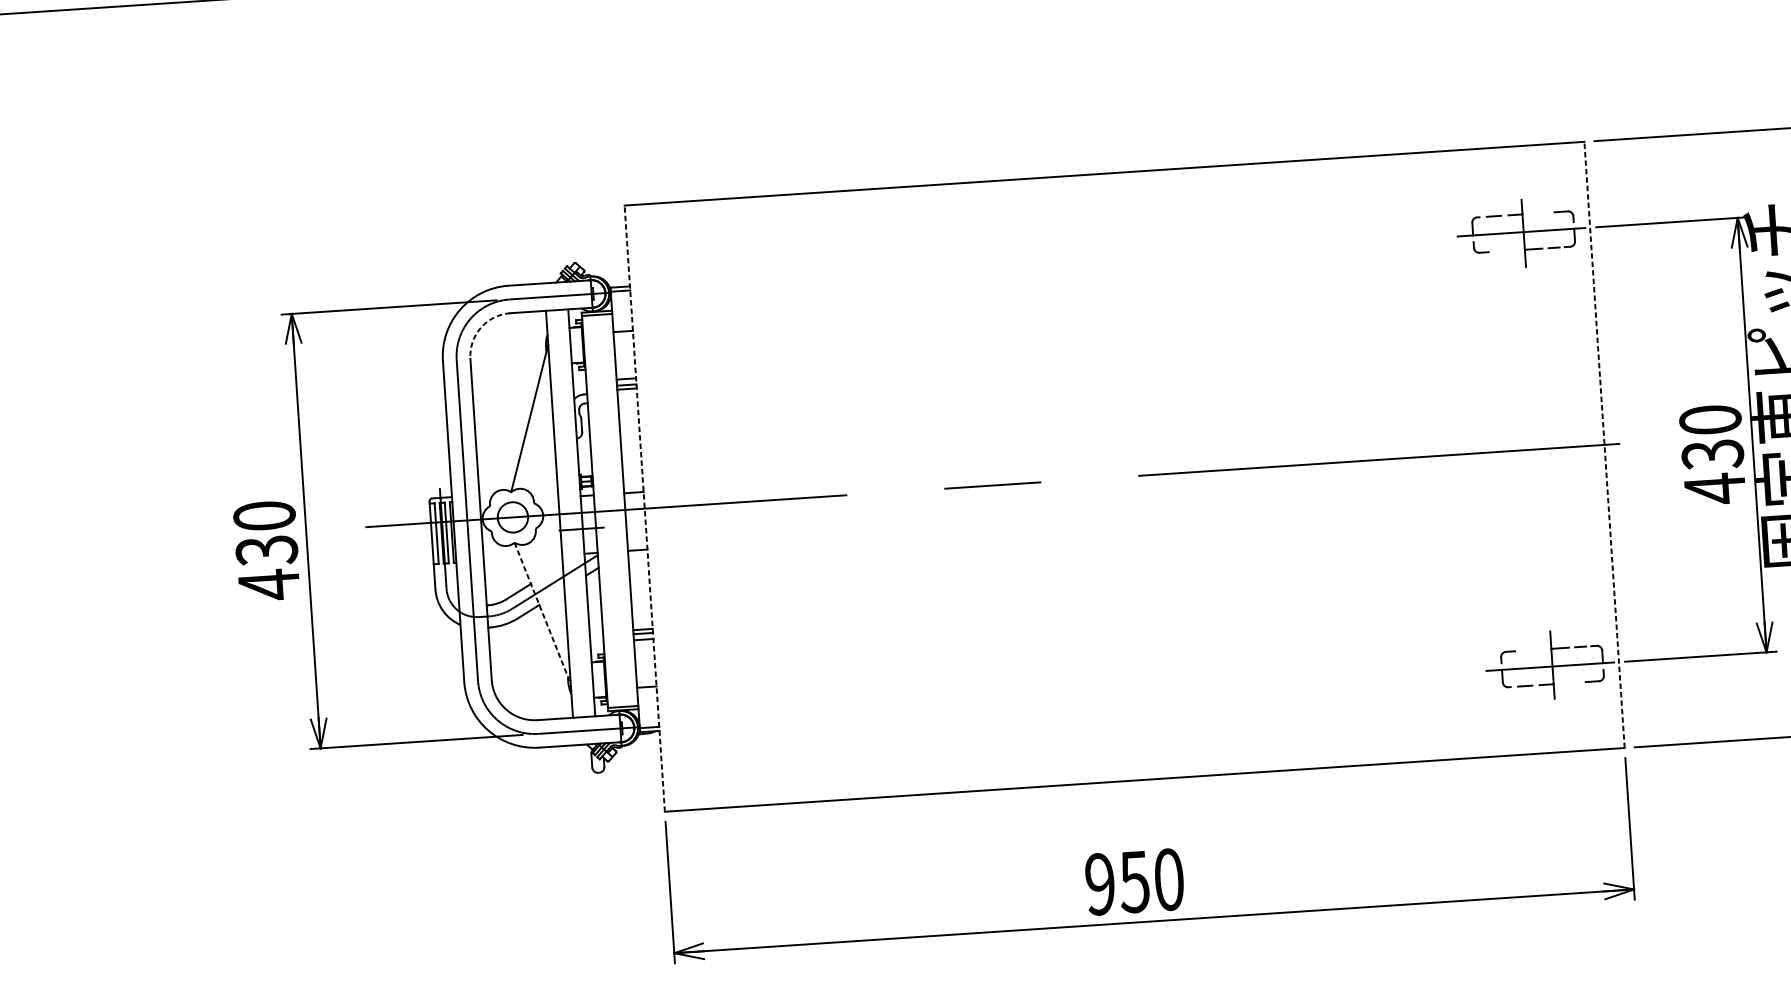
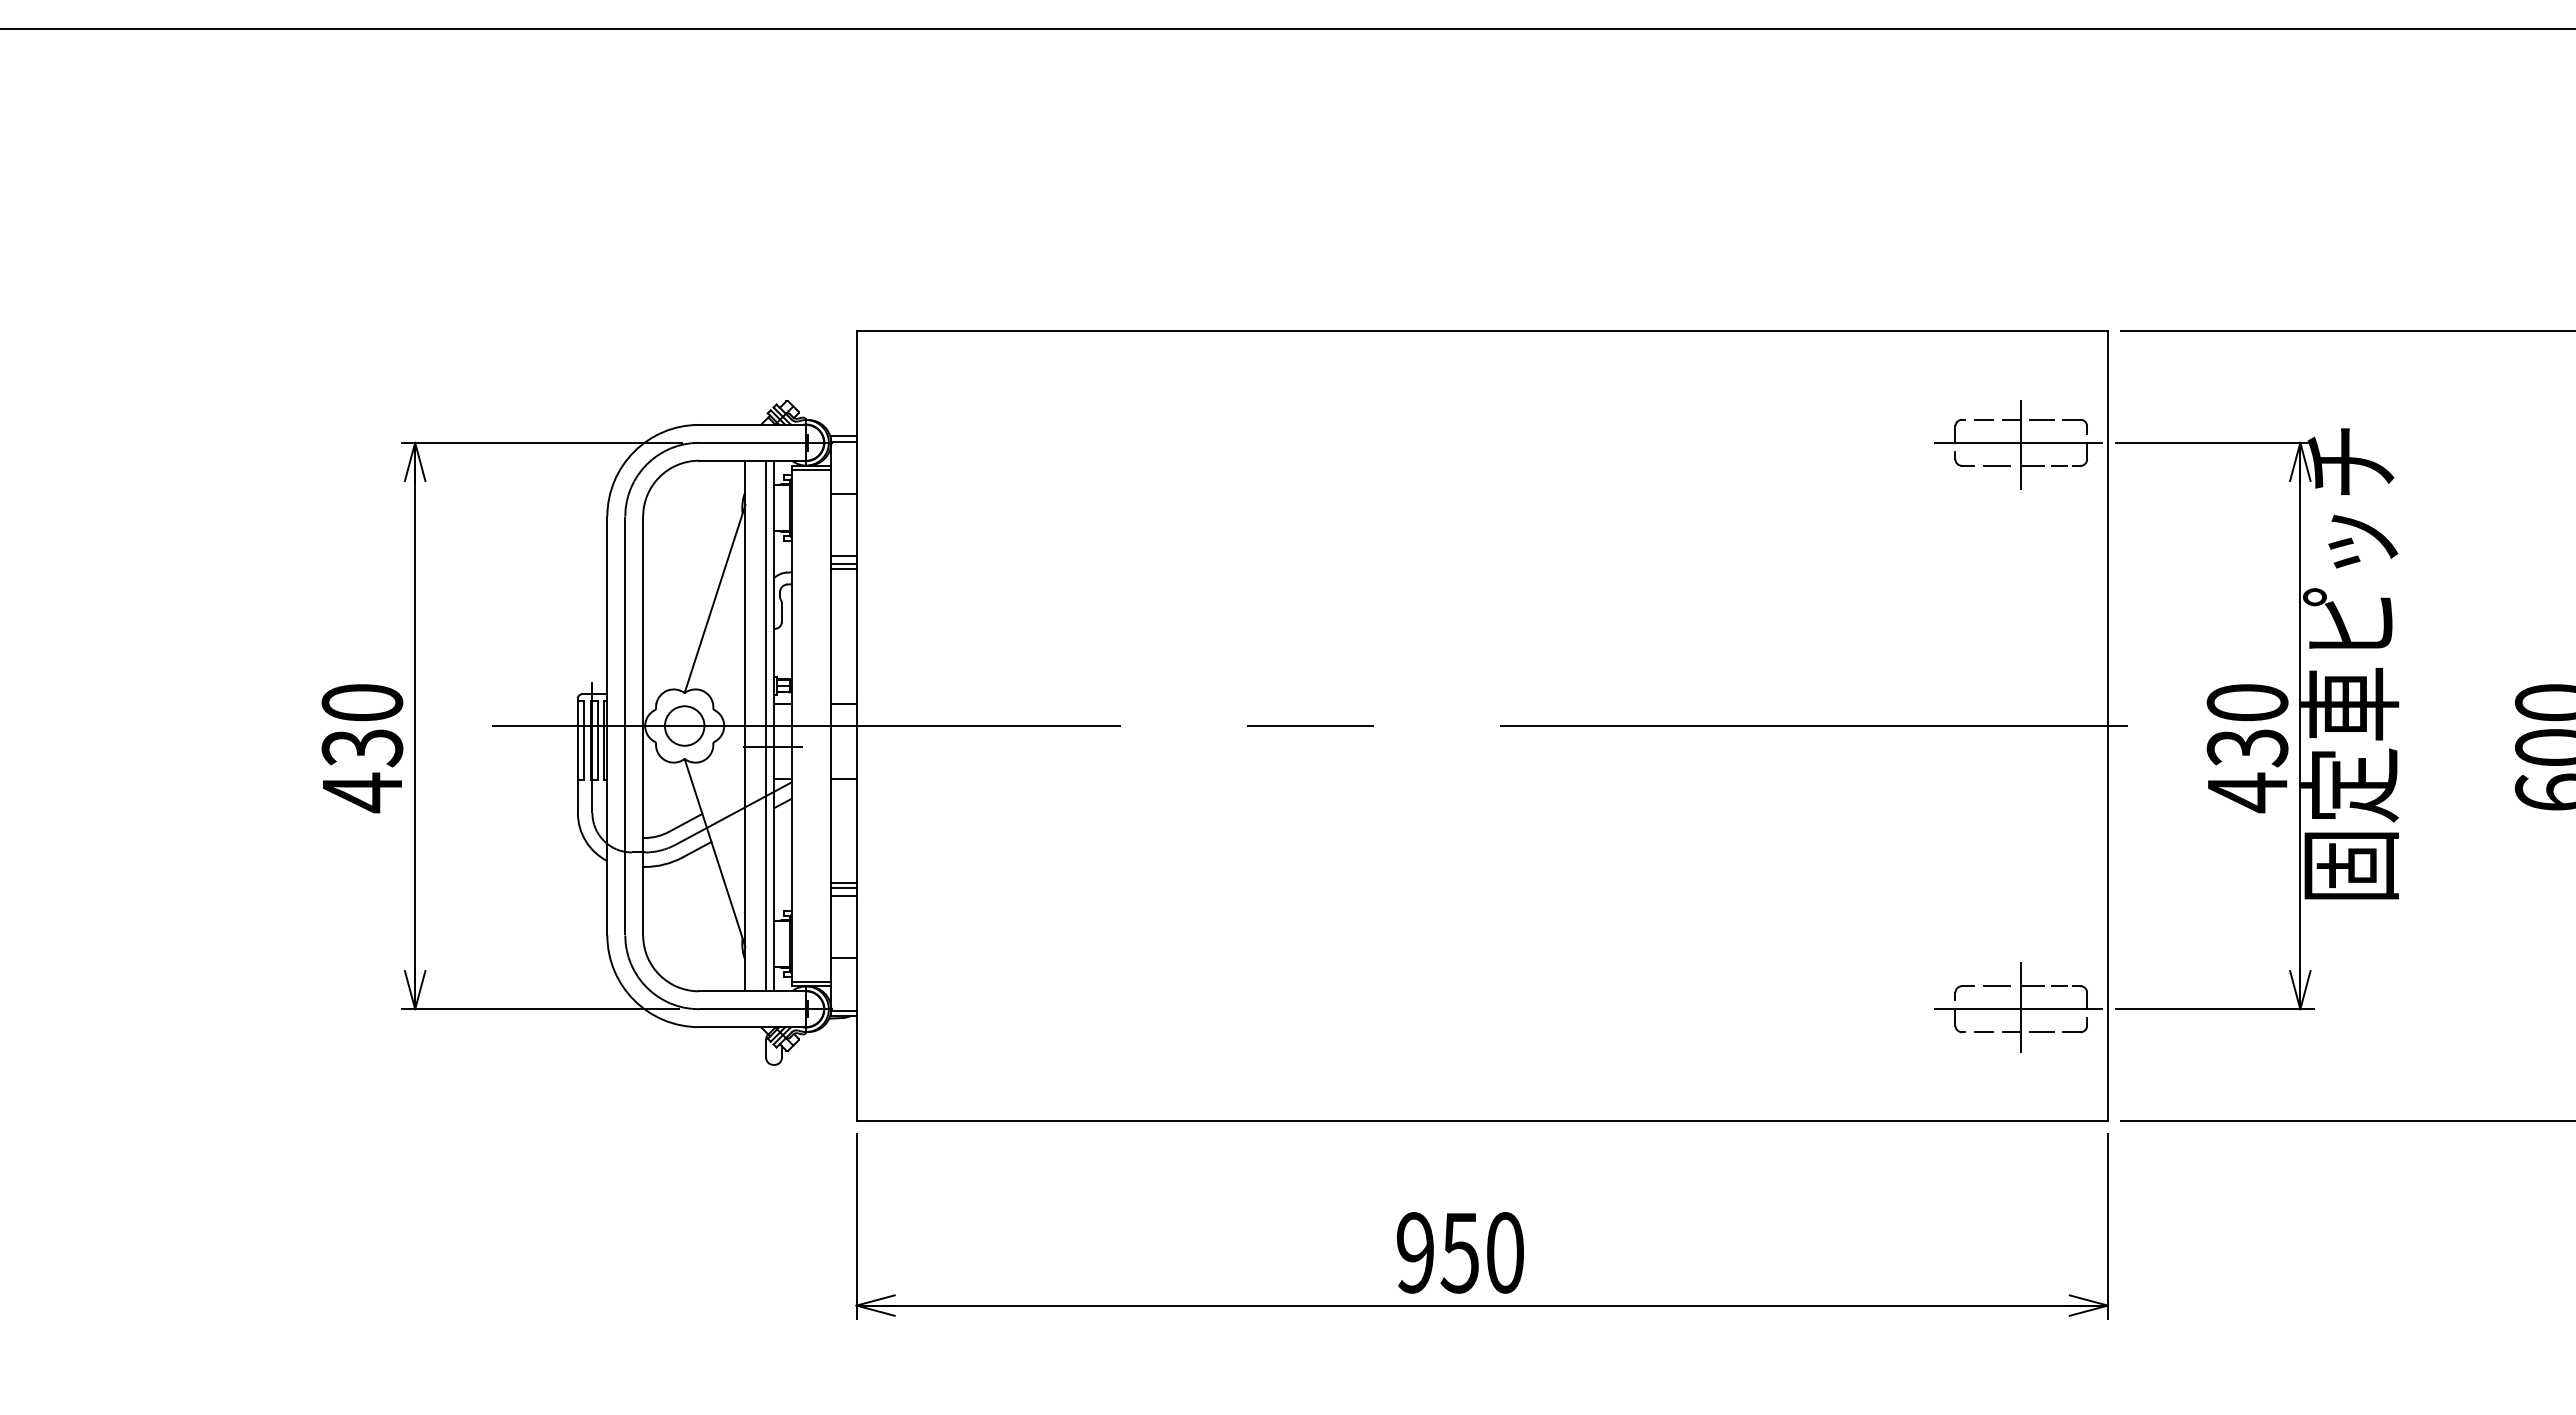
line: (1538, 213) -> (2042, 419), added
line: (1505, 250) -> (1996, 465), added
arc: (480, 328) -> (659, 477), dashed -> solid
line: (1604, 444) -> (2107, 725), dashed -> solid
line: (644, 508) -> (856, 725), dashed -> solid
line: (575, 512) -> (766, 725), added
line: (543, 613) -> (715, 853), dashed -> solid
line: (1532, 650) -> (1996, 986), added
line: (1569, 683) -> (2042, 1032), added

